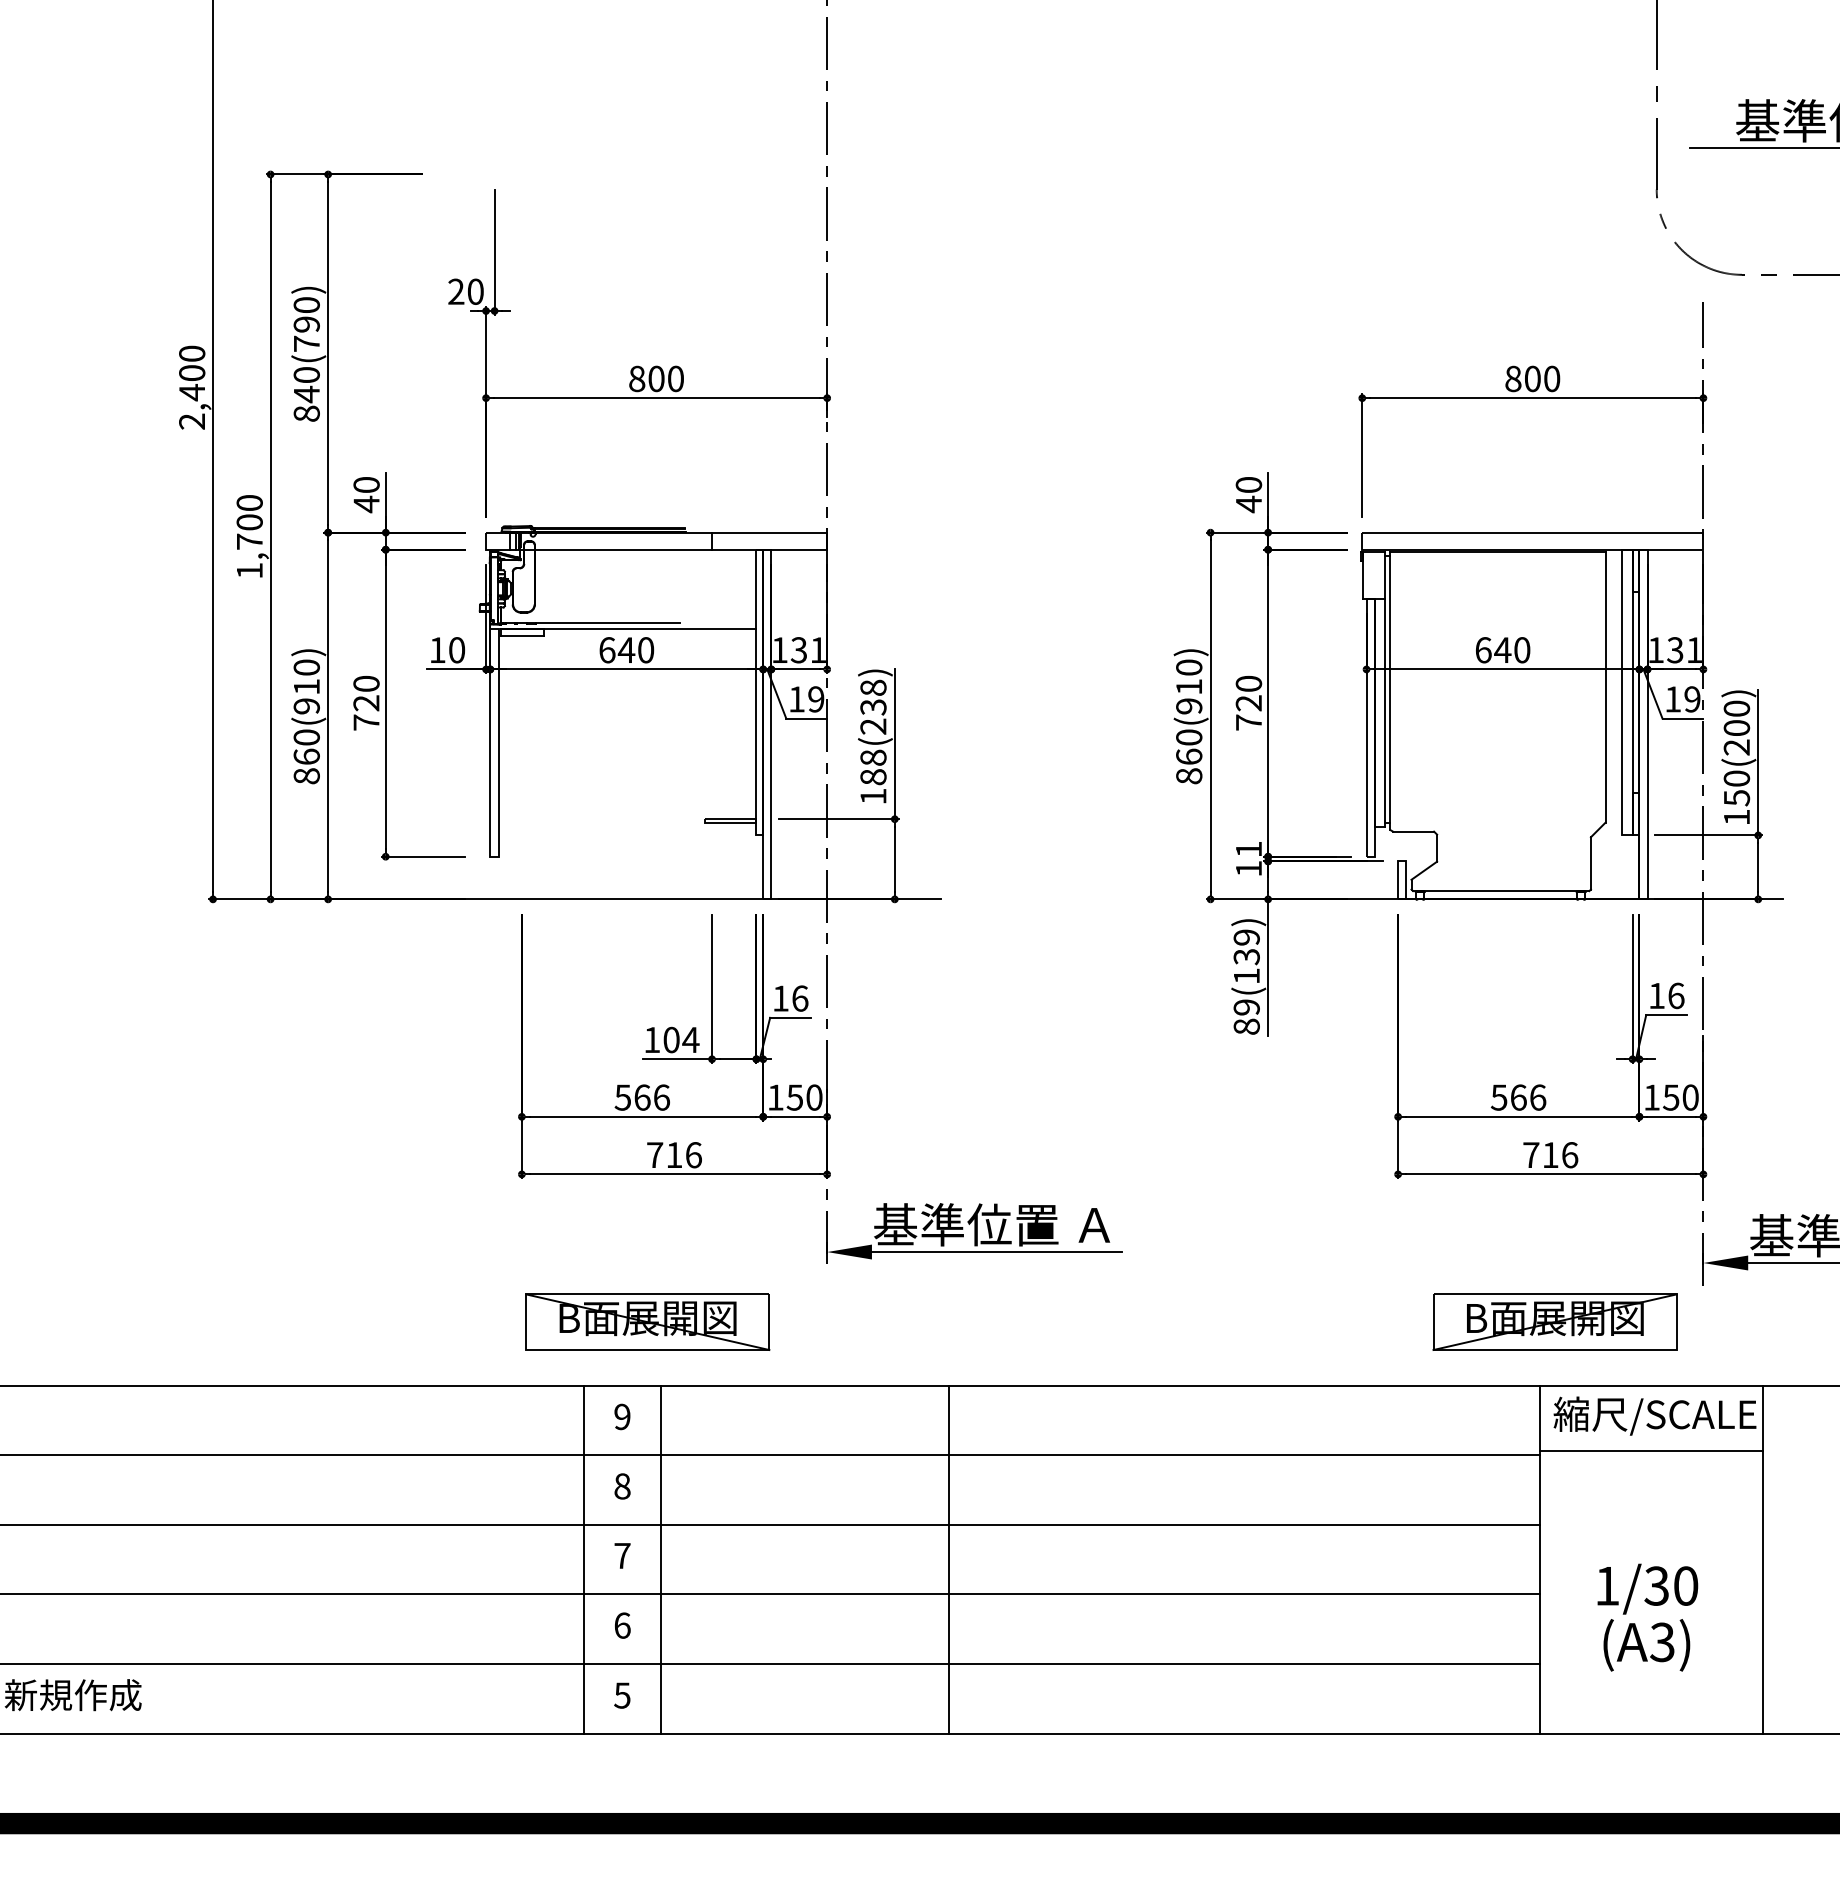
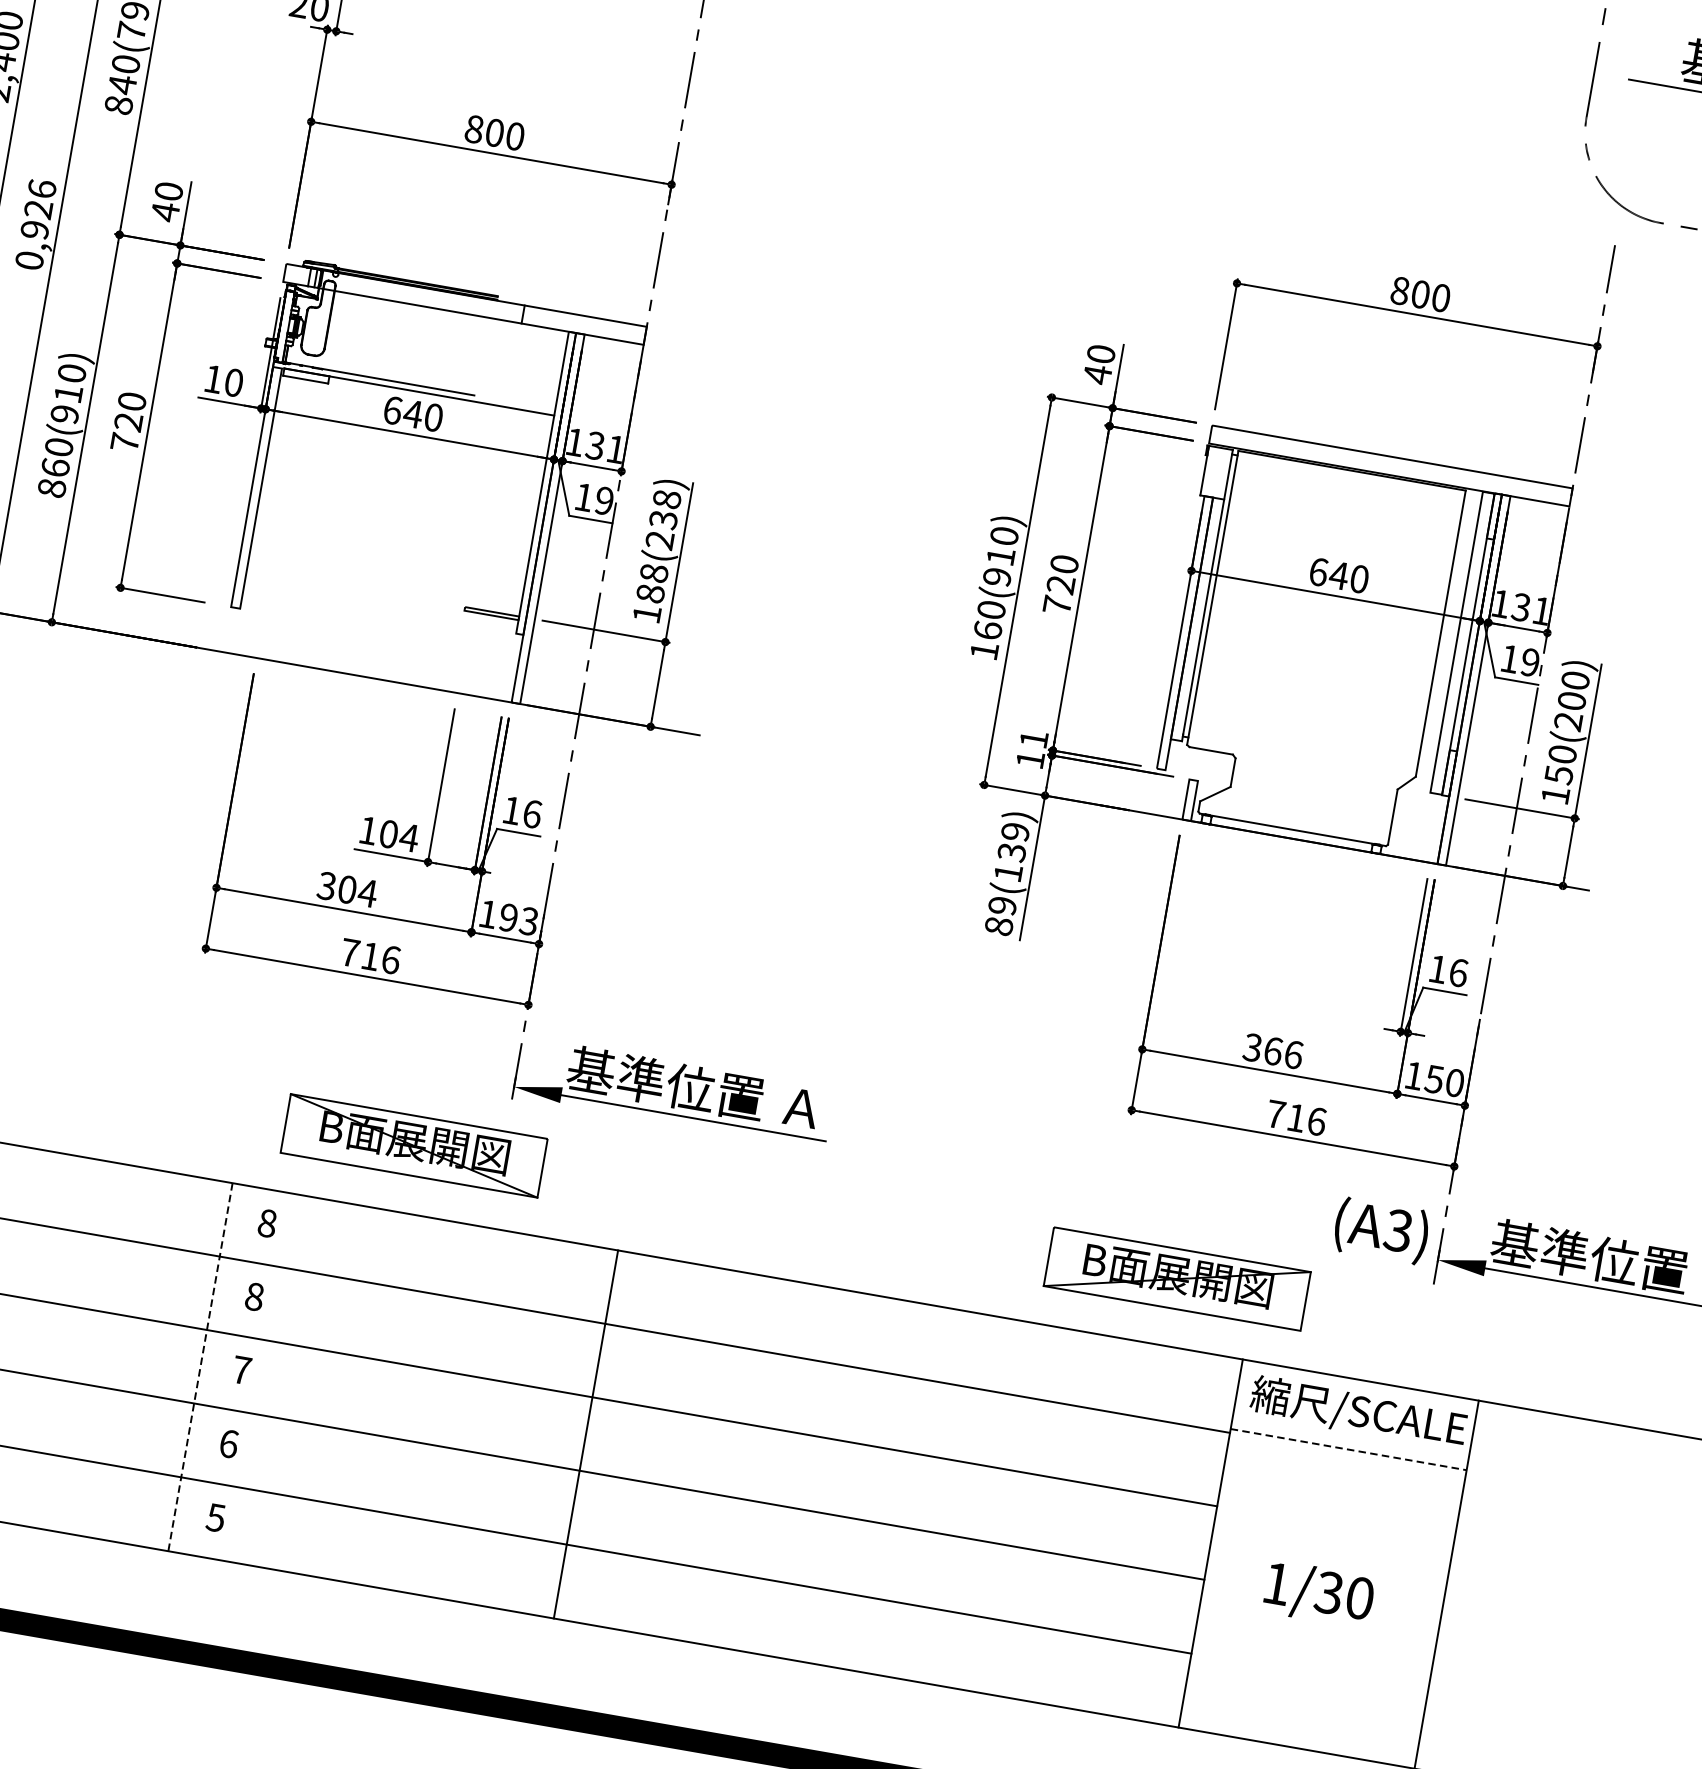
text: (249, 536) -> (35, 224), 1,700 -> 0,926
text: (1189, 776) -> (984, 651), 860(910) -> 160(910)
text: (642, 1097) -> (347, 889), 566 -> 304
text: (804, 1097) -> (518, 919), 150 -> 193
text: (1499, 1097) -> (1253, 1047), 566 -> 366
part: (647, 1321) -> (413, 1145), moved
part: (1554, 1321) -> (1176, 1278), moved
text: (622, 1416) -> (267, 1222), 9 -> 8
line: (1651, 1451) -> (1348, 1449), solid -> dashed
line: (661, 1559) -> (282, 1381), removed
line: (584, 1560) -> (200, 1368), solid -> dashed
text: (1646, 1645) -> (1381, 1231), moved

